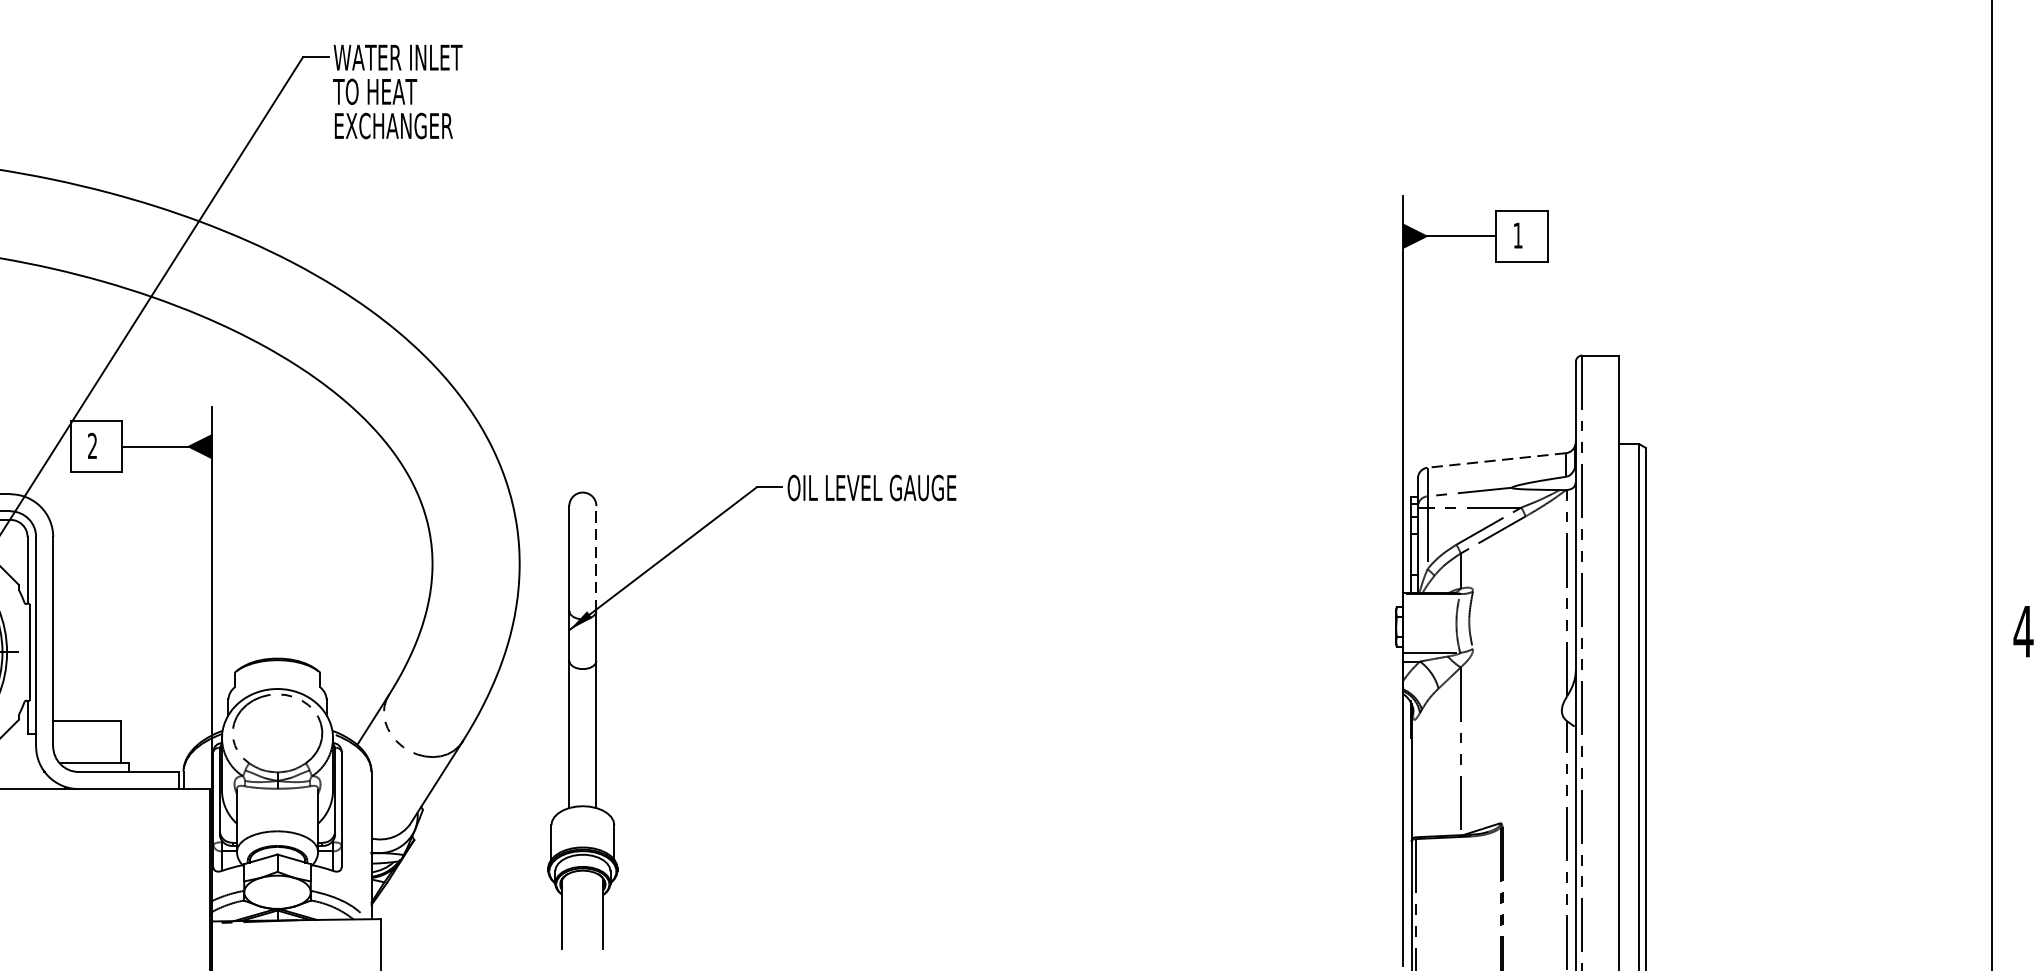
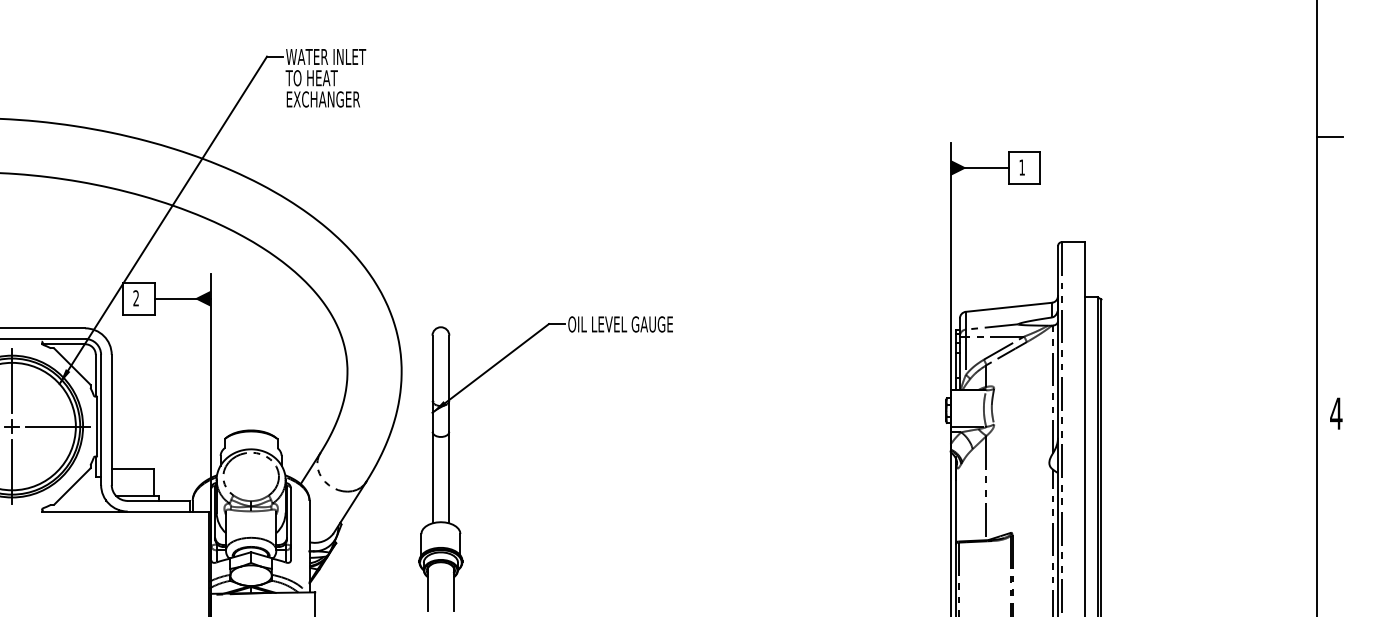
line: (2012, 185) -> (1329, 136), added
line: (1496, 460) -> (1008, 307), dashed -> solid
line: (596, 558) -> (449, 368), dashed -> solid

